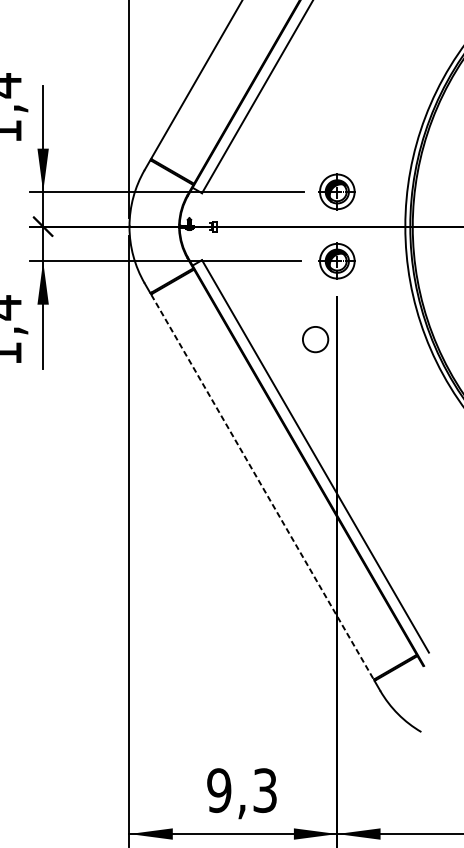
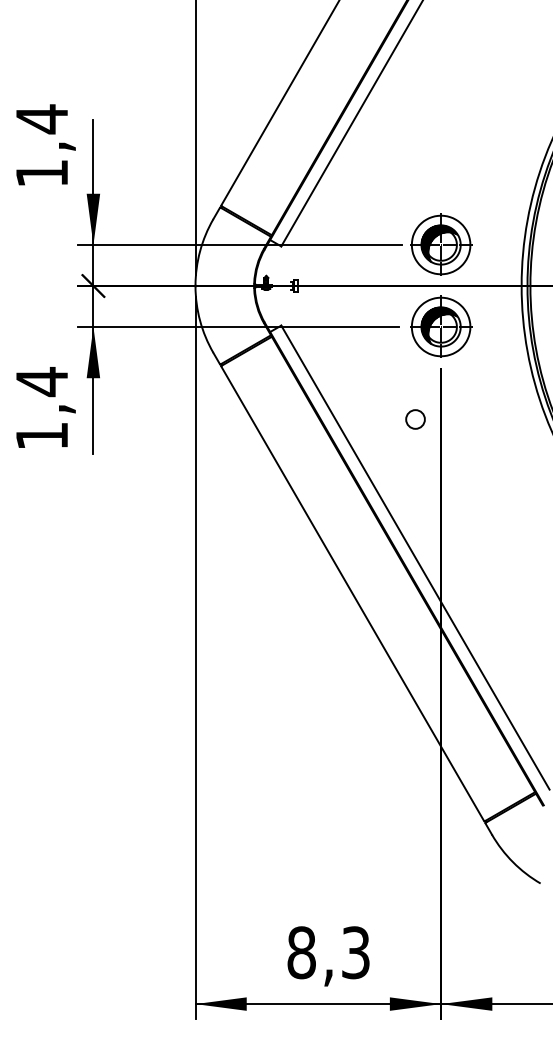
part: (337, 191) -> (441, 244), size x1.43
part: (337, 260) -> (441, 326), size x1.43
circle: (315, 339) -> (415, 419), size x0.62
line: (262, 487) -> (352, 594), dashed -> solid
text: (219, 790) -> (301, 952), 9,3 -> 8,3

